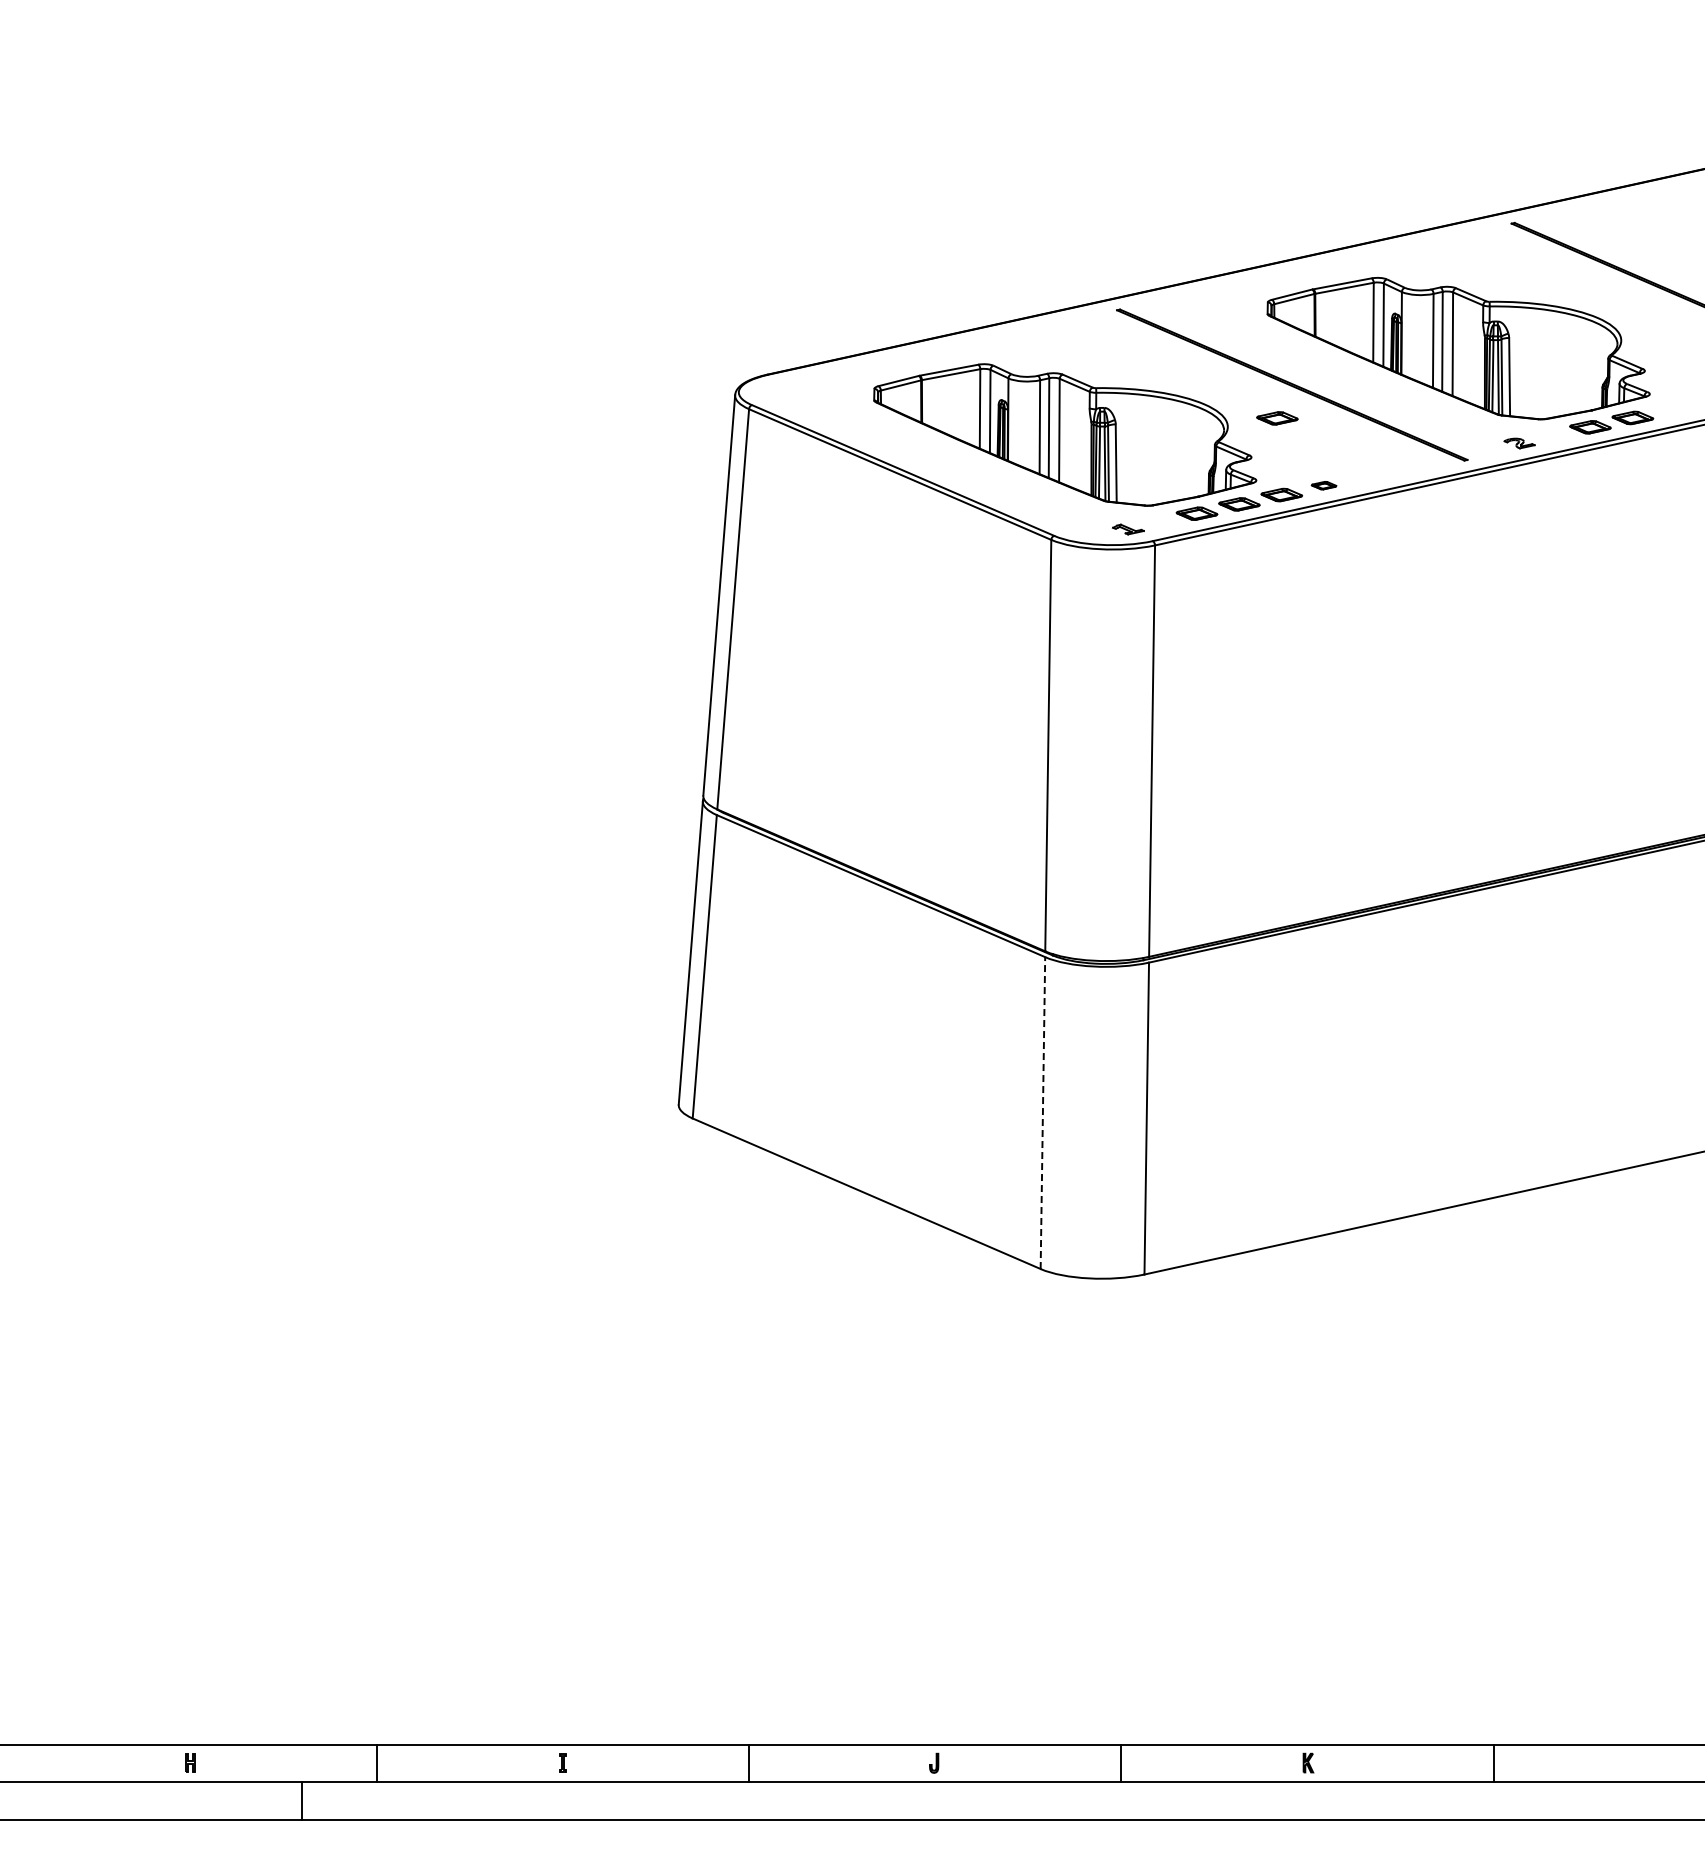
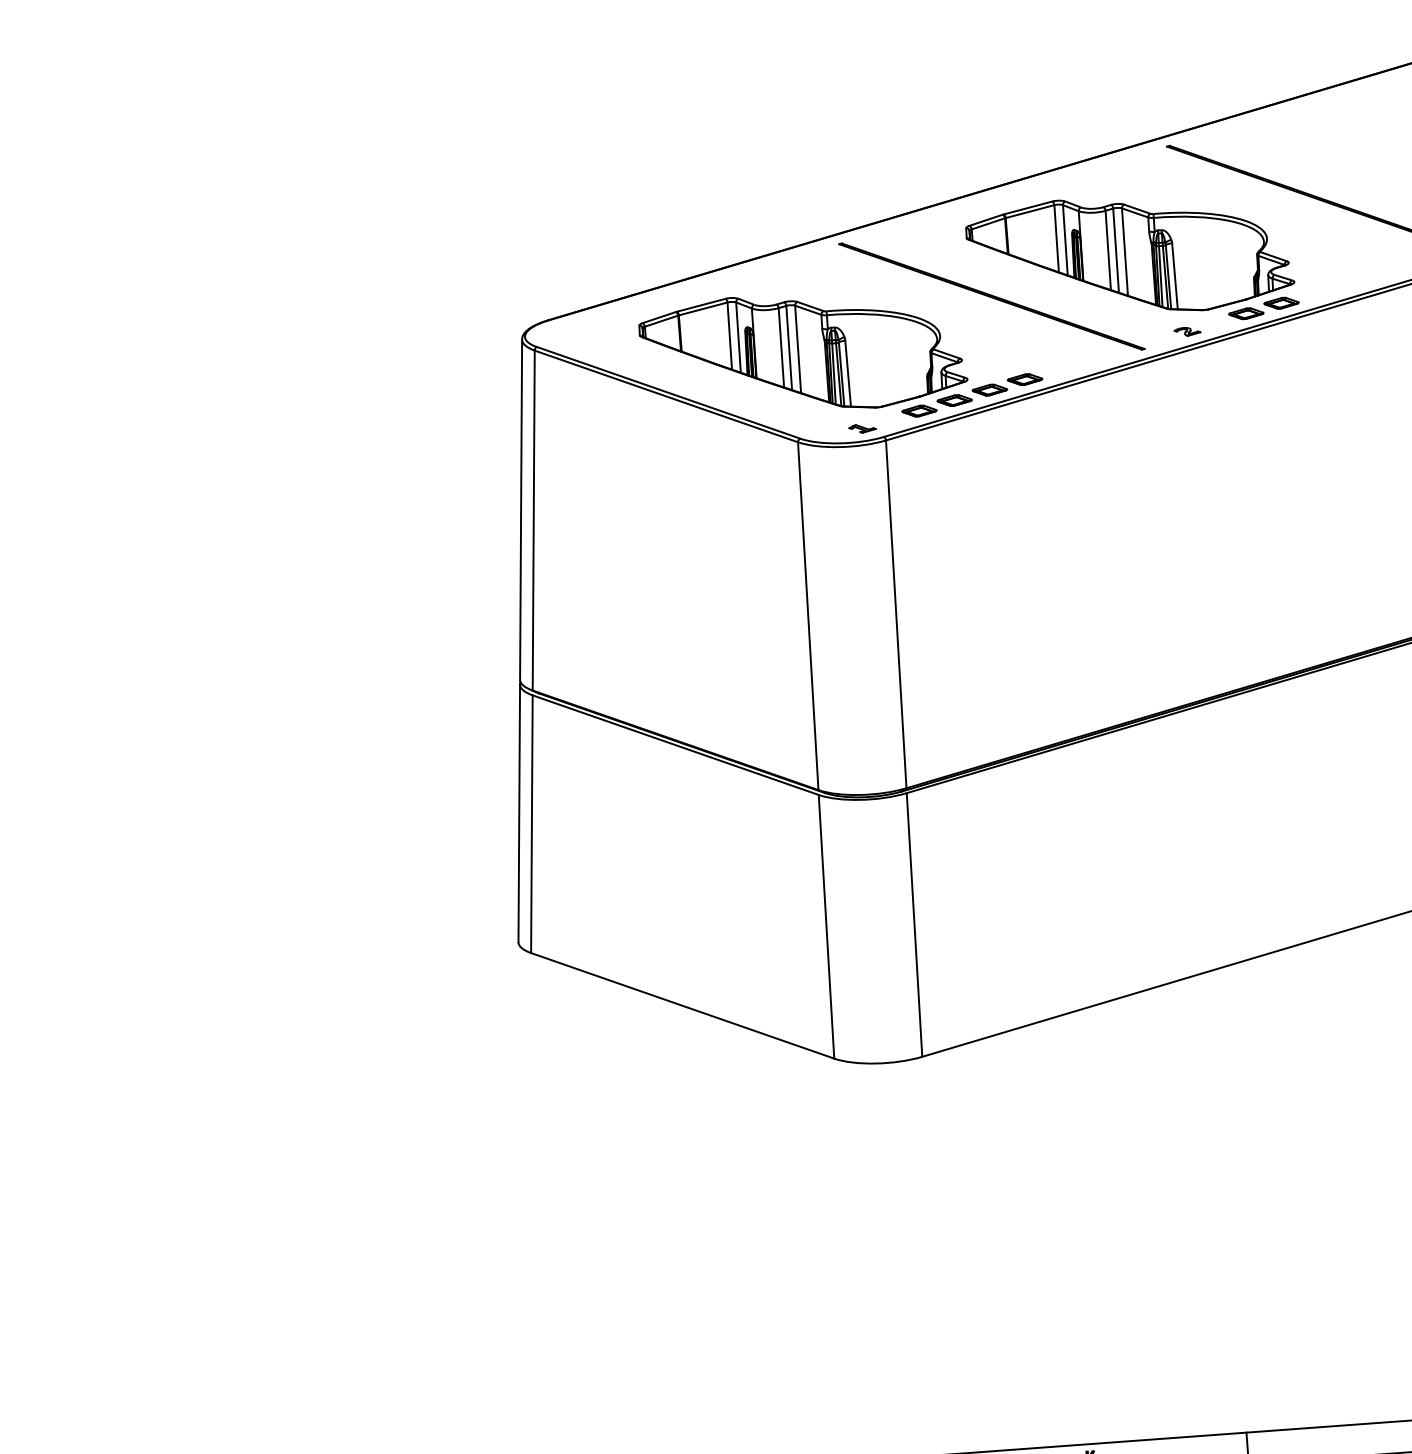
part: (1277, 418) -> (981, 325), removed
part: (1323, 485) -> (1024, 379), size x1.67
line: (1042, 1113) -> (826, 927), dashed -> solid

